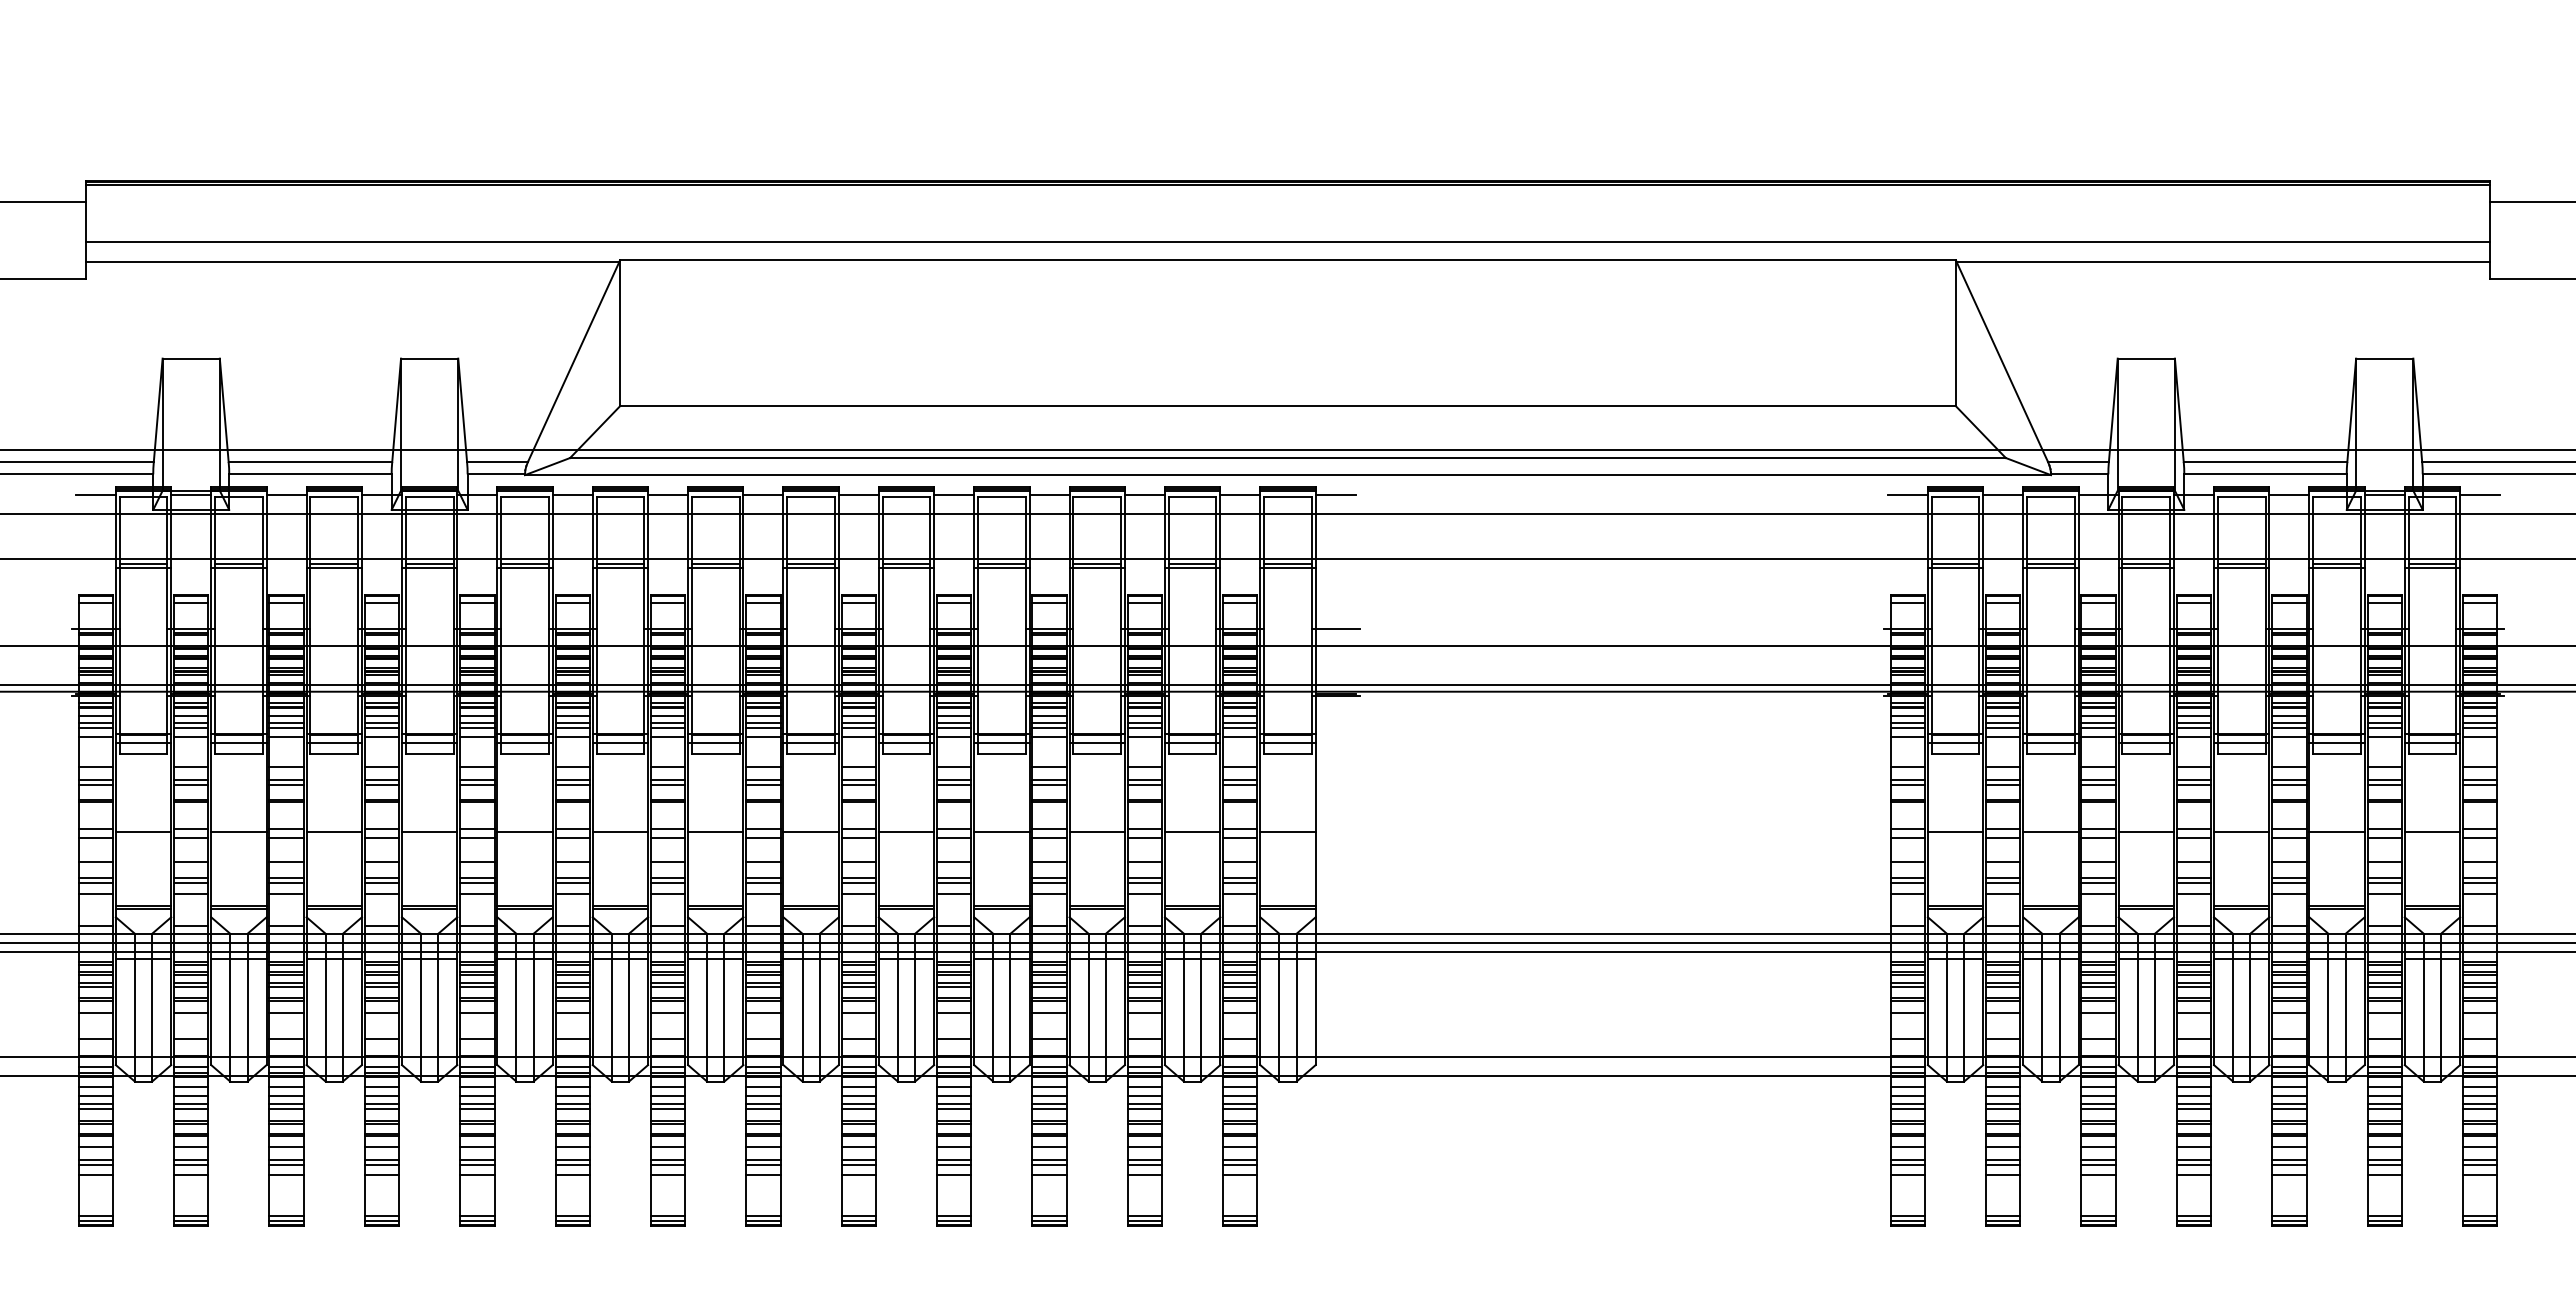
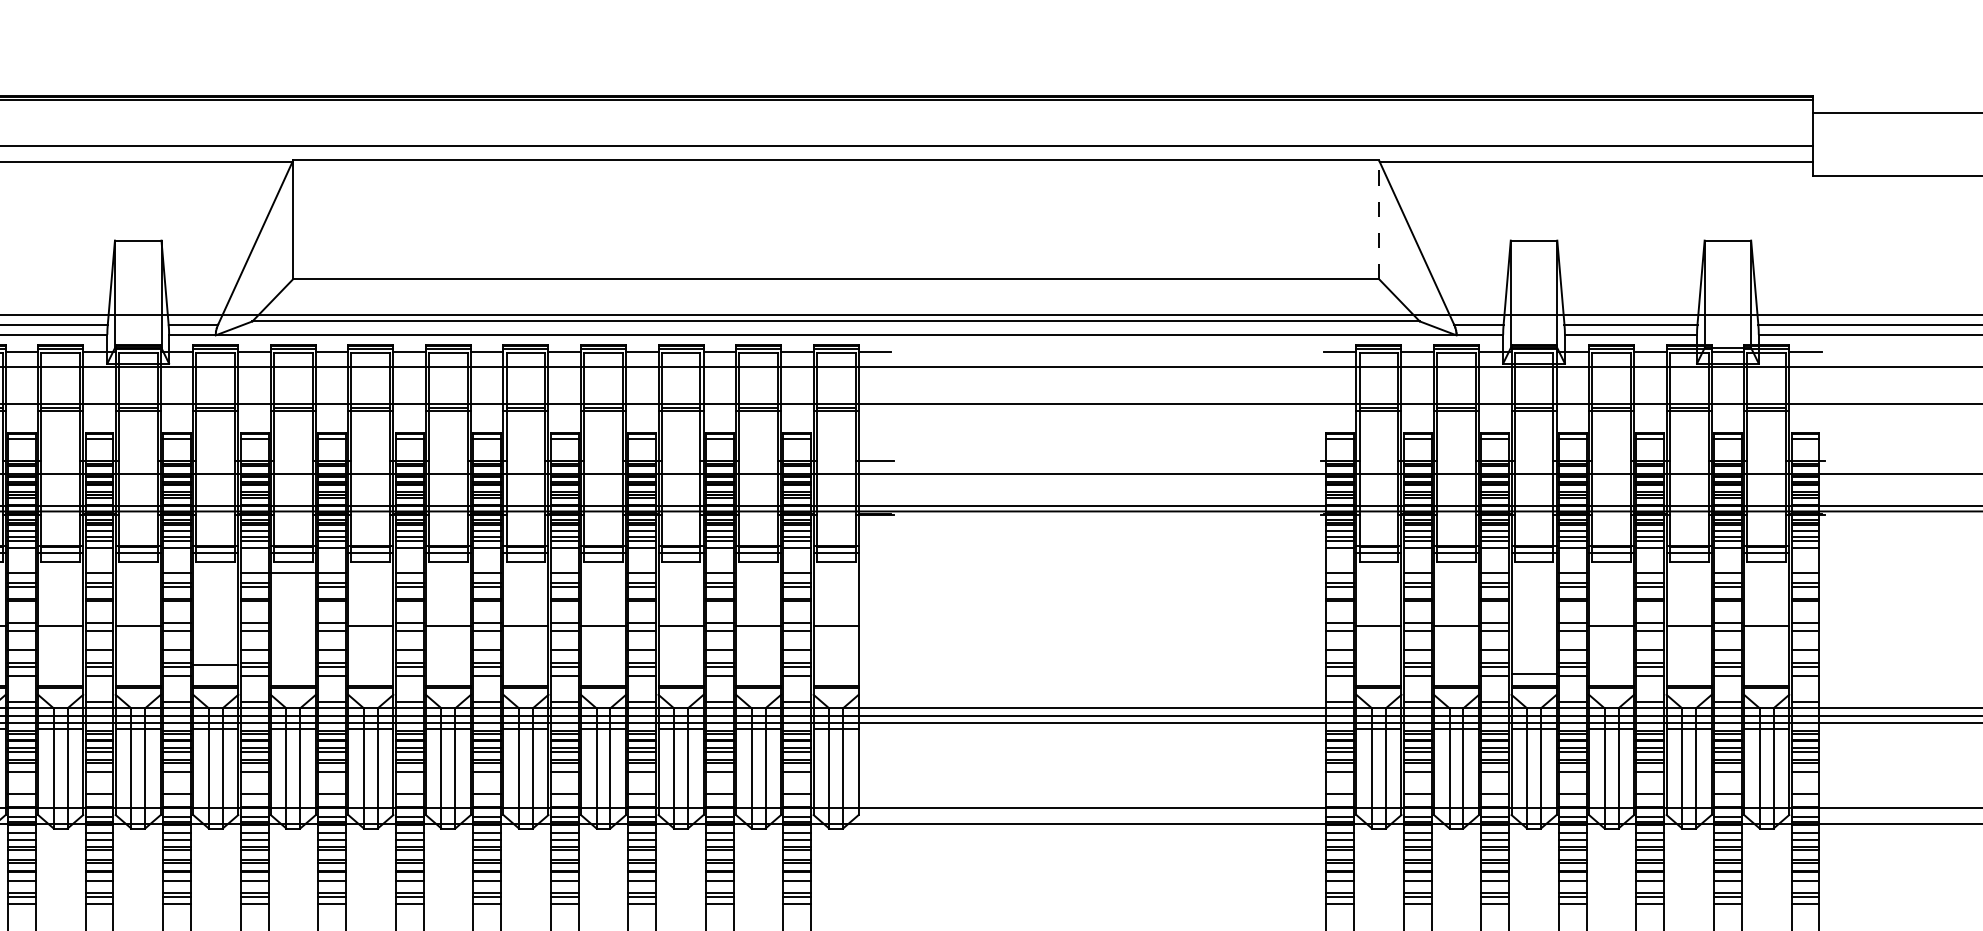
line: (1955, 332) -> (1378, 219), solid -> dashed
line: (524, 832) -> (215, 664), moved
line: (620, 832) -> (293, 573), moved
line: (2145, 832) -> (1533, 673), moved

